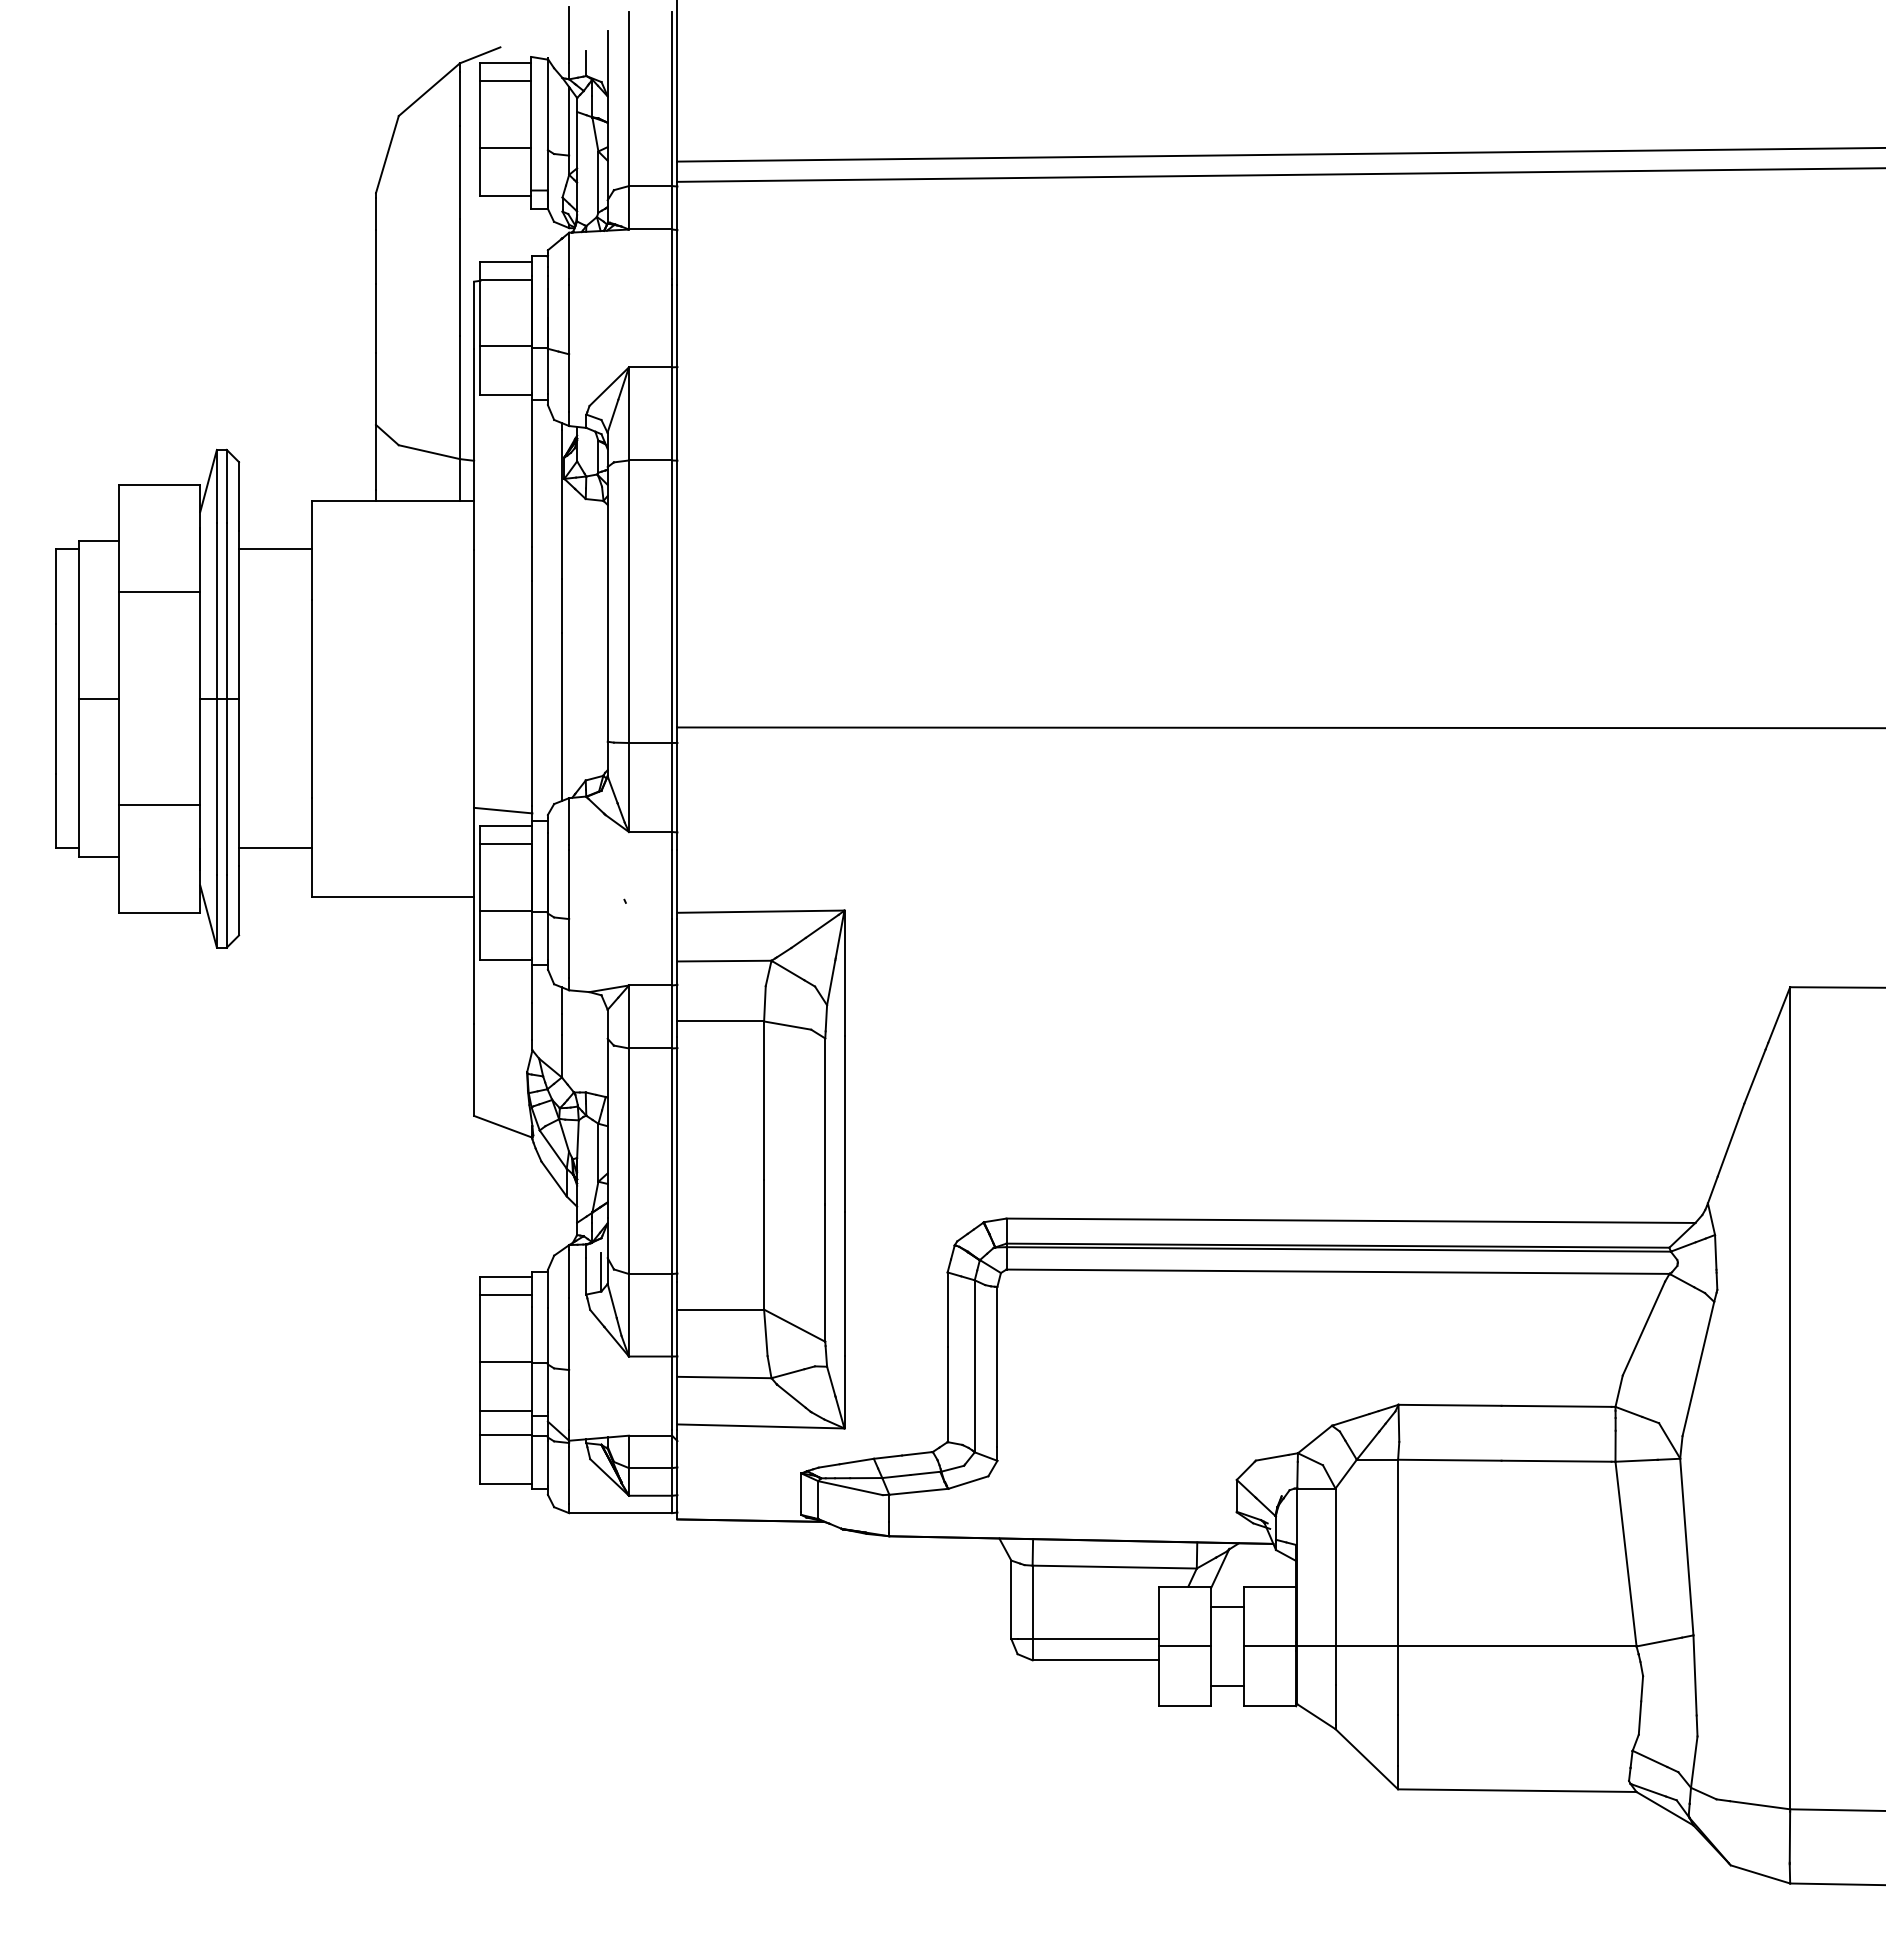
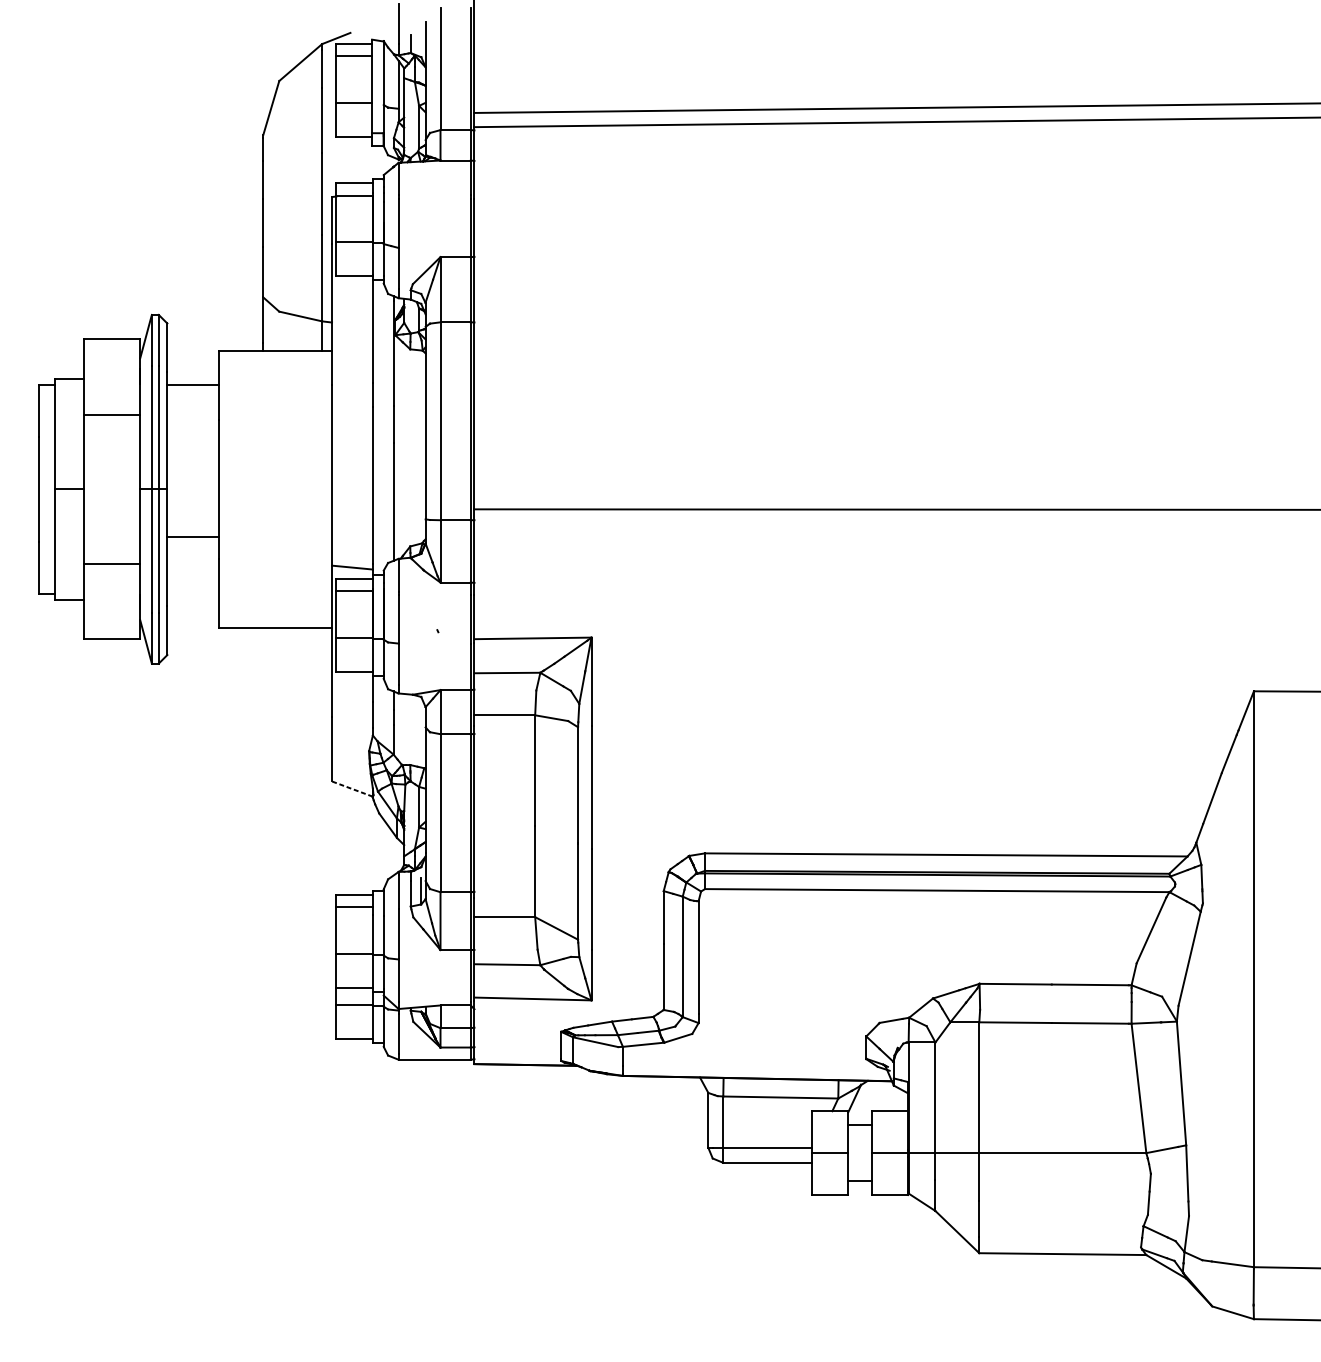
line: (275, 848) -> (192, 536), moved
line: (502, 1126) -> (351, 788), solid -> dashed

